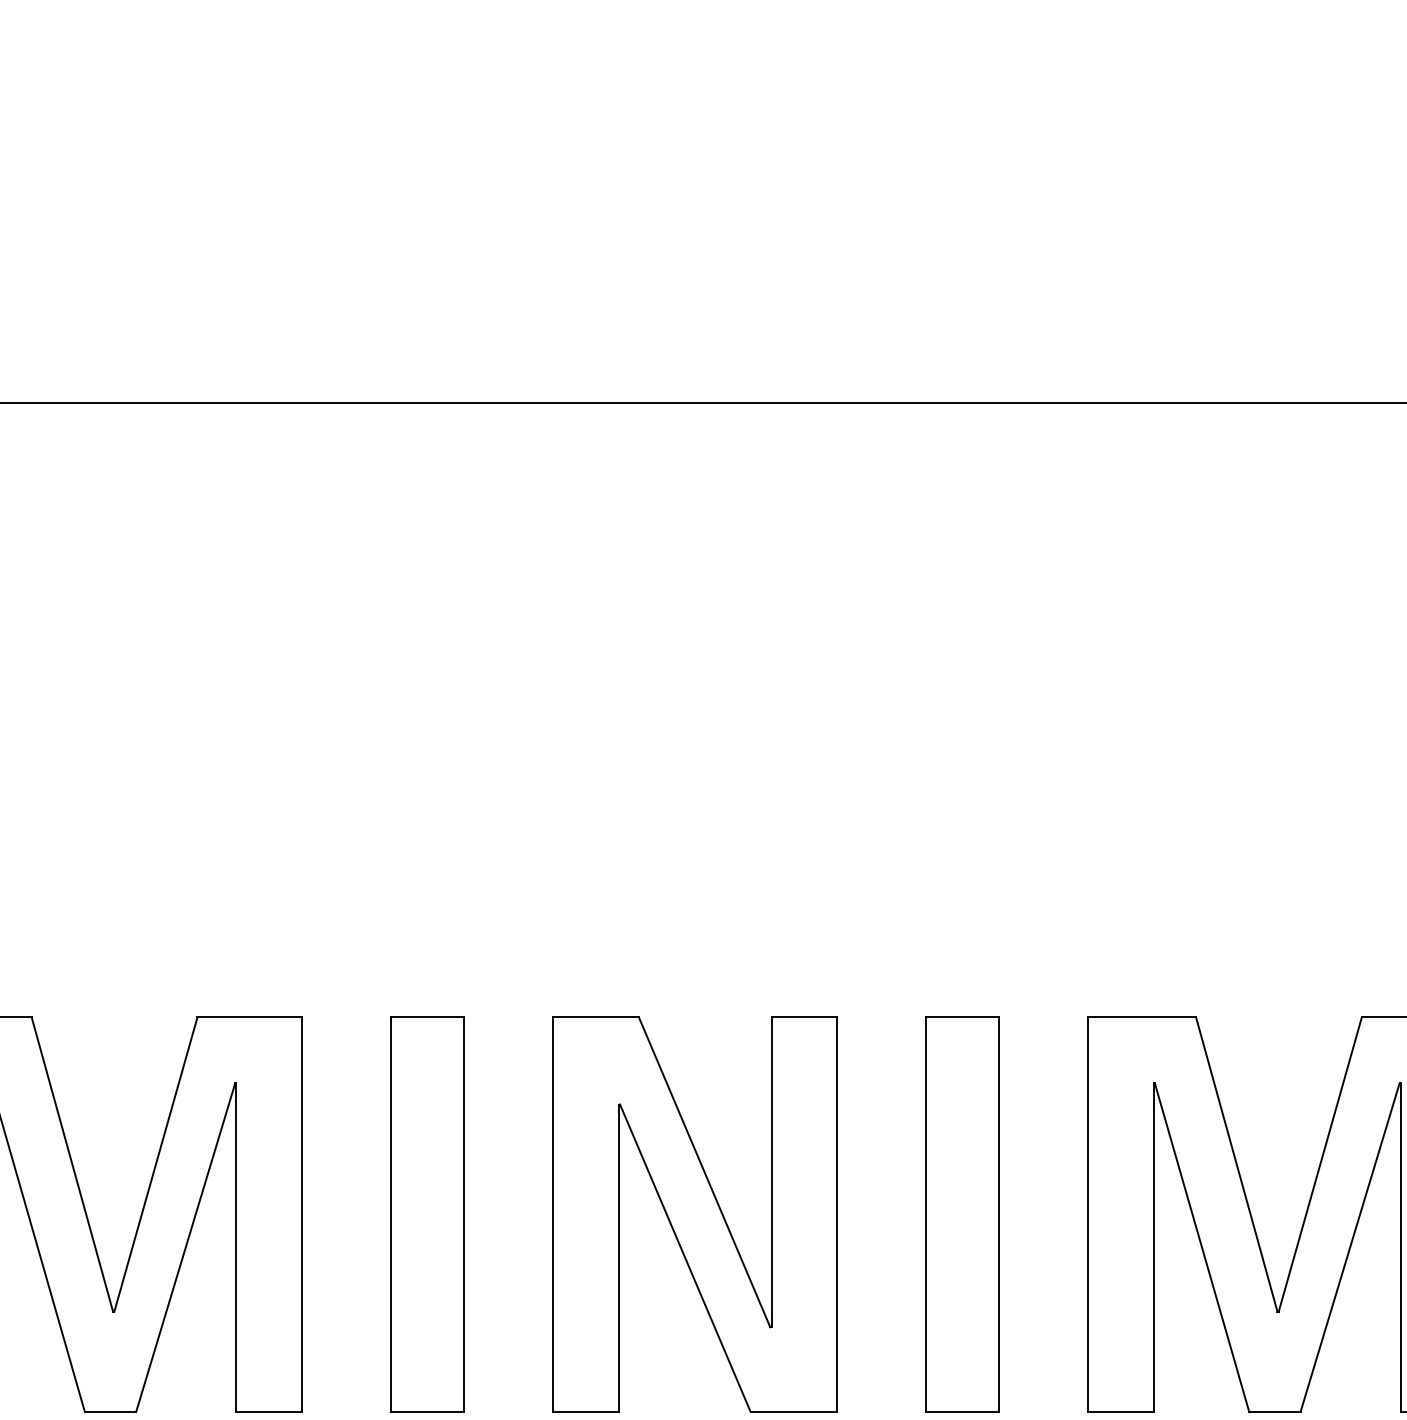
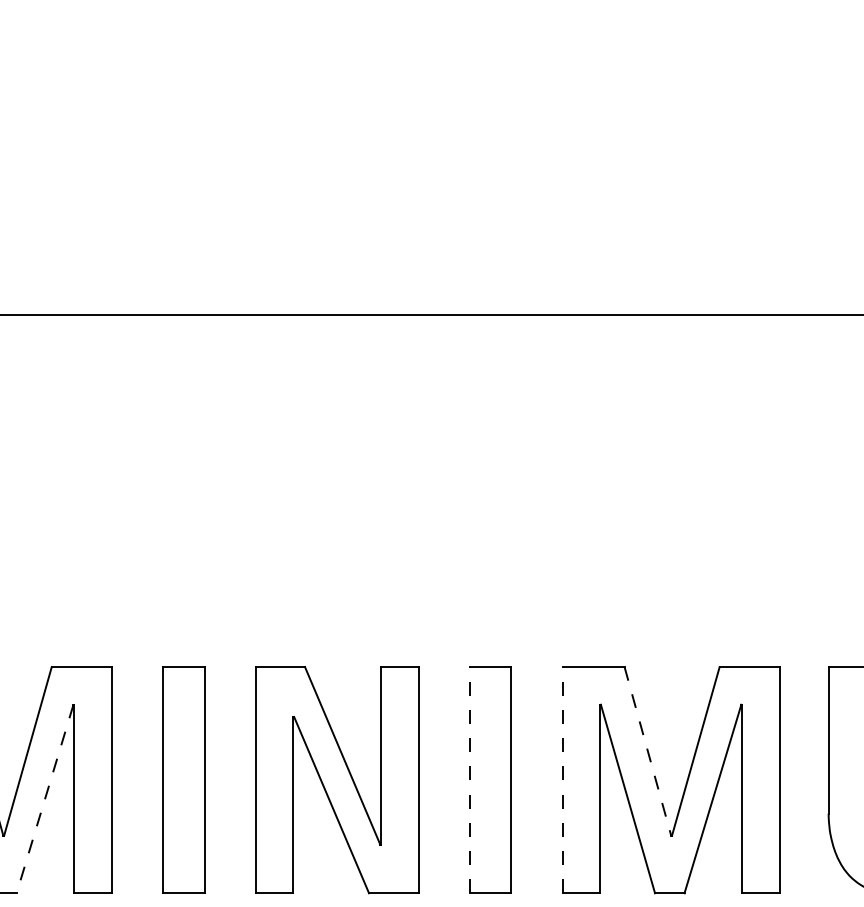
line: (1236, 1164) -> (647, 751), solid -> dashed
line: (925, 1213) -> (469, 779), solid -> dashed
line: (1087, 1213) -> (562, 779), solid -> dashed
line: (184, 1248) -> (44, 799), solid -> dashed

